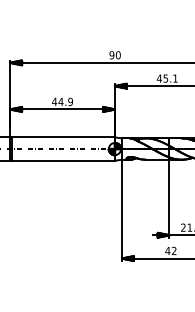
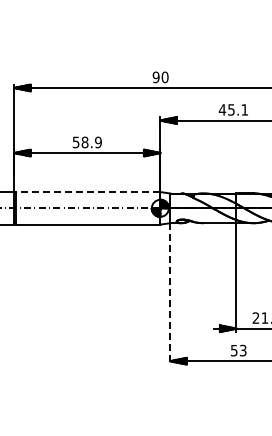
text: (57, 101) -> (80, 142), 44.9 -> 58.9
line: (62, 137) -> (87, 192), solid -> dashed
line: (122, 210) -> (170, 293), solid -> dashed
text: (170, 250) -> (238, 350), 42 -> 53

